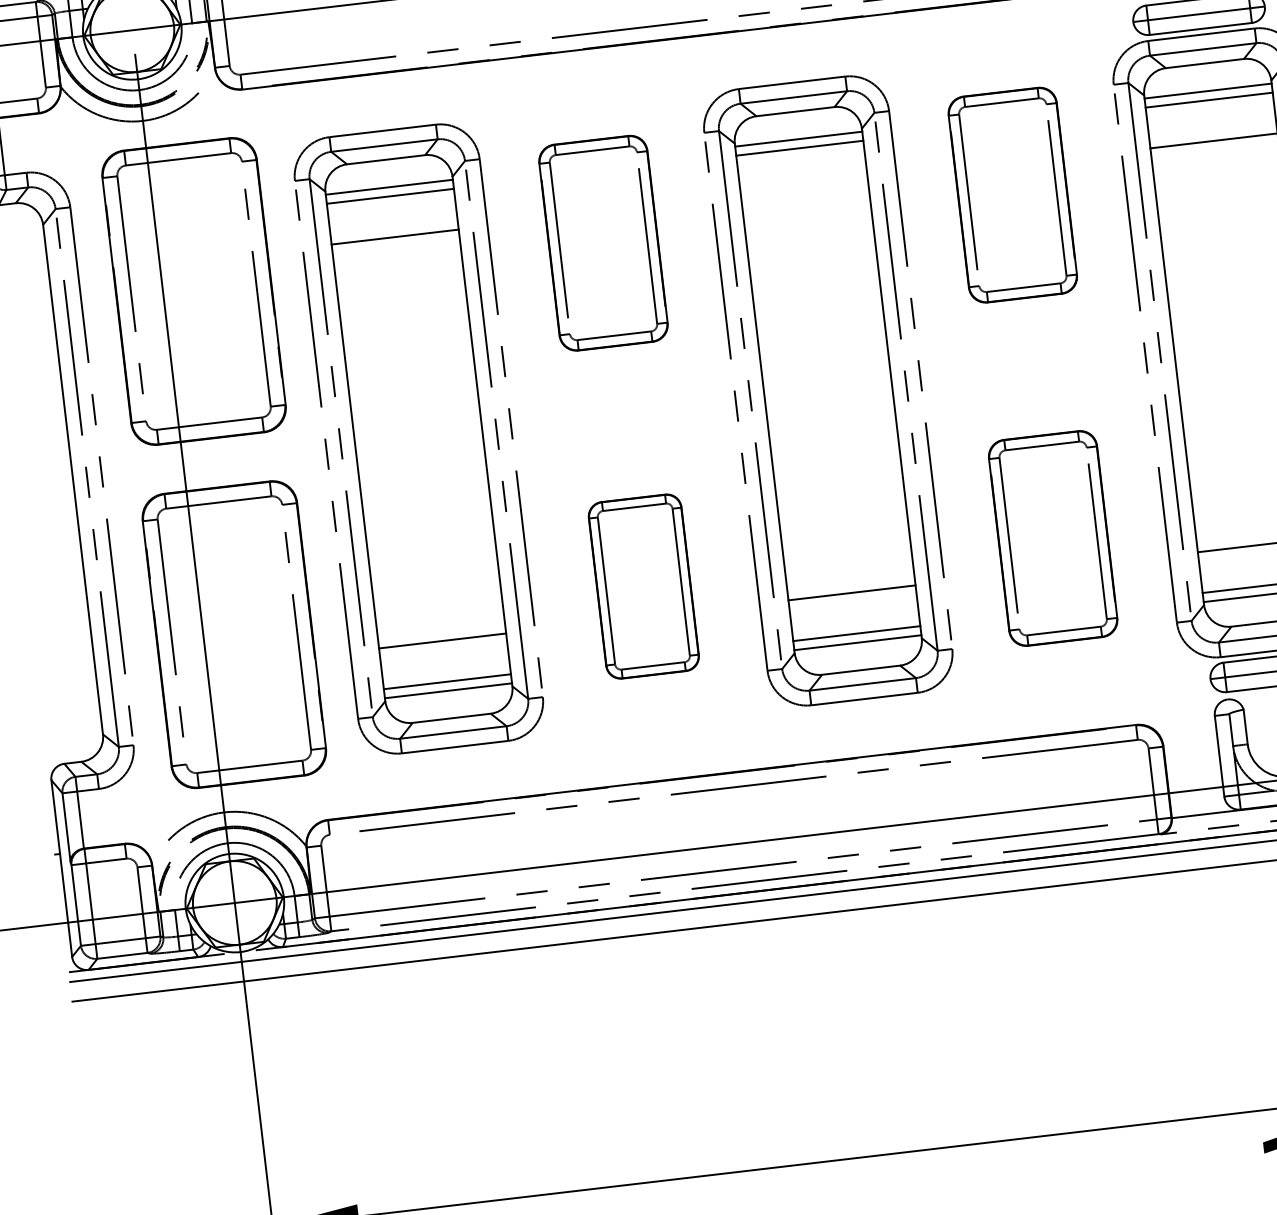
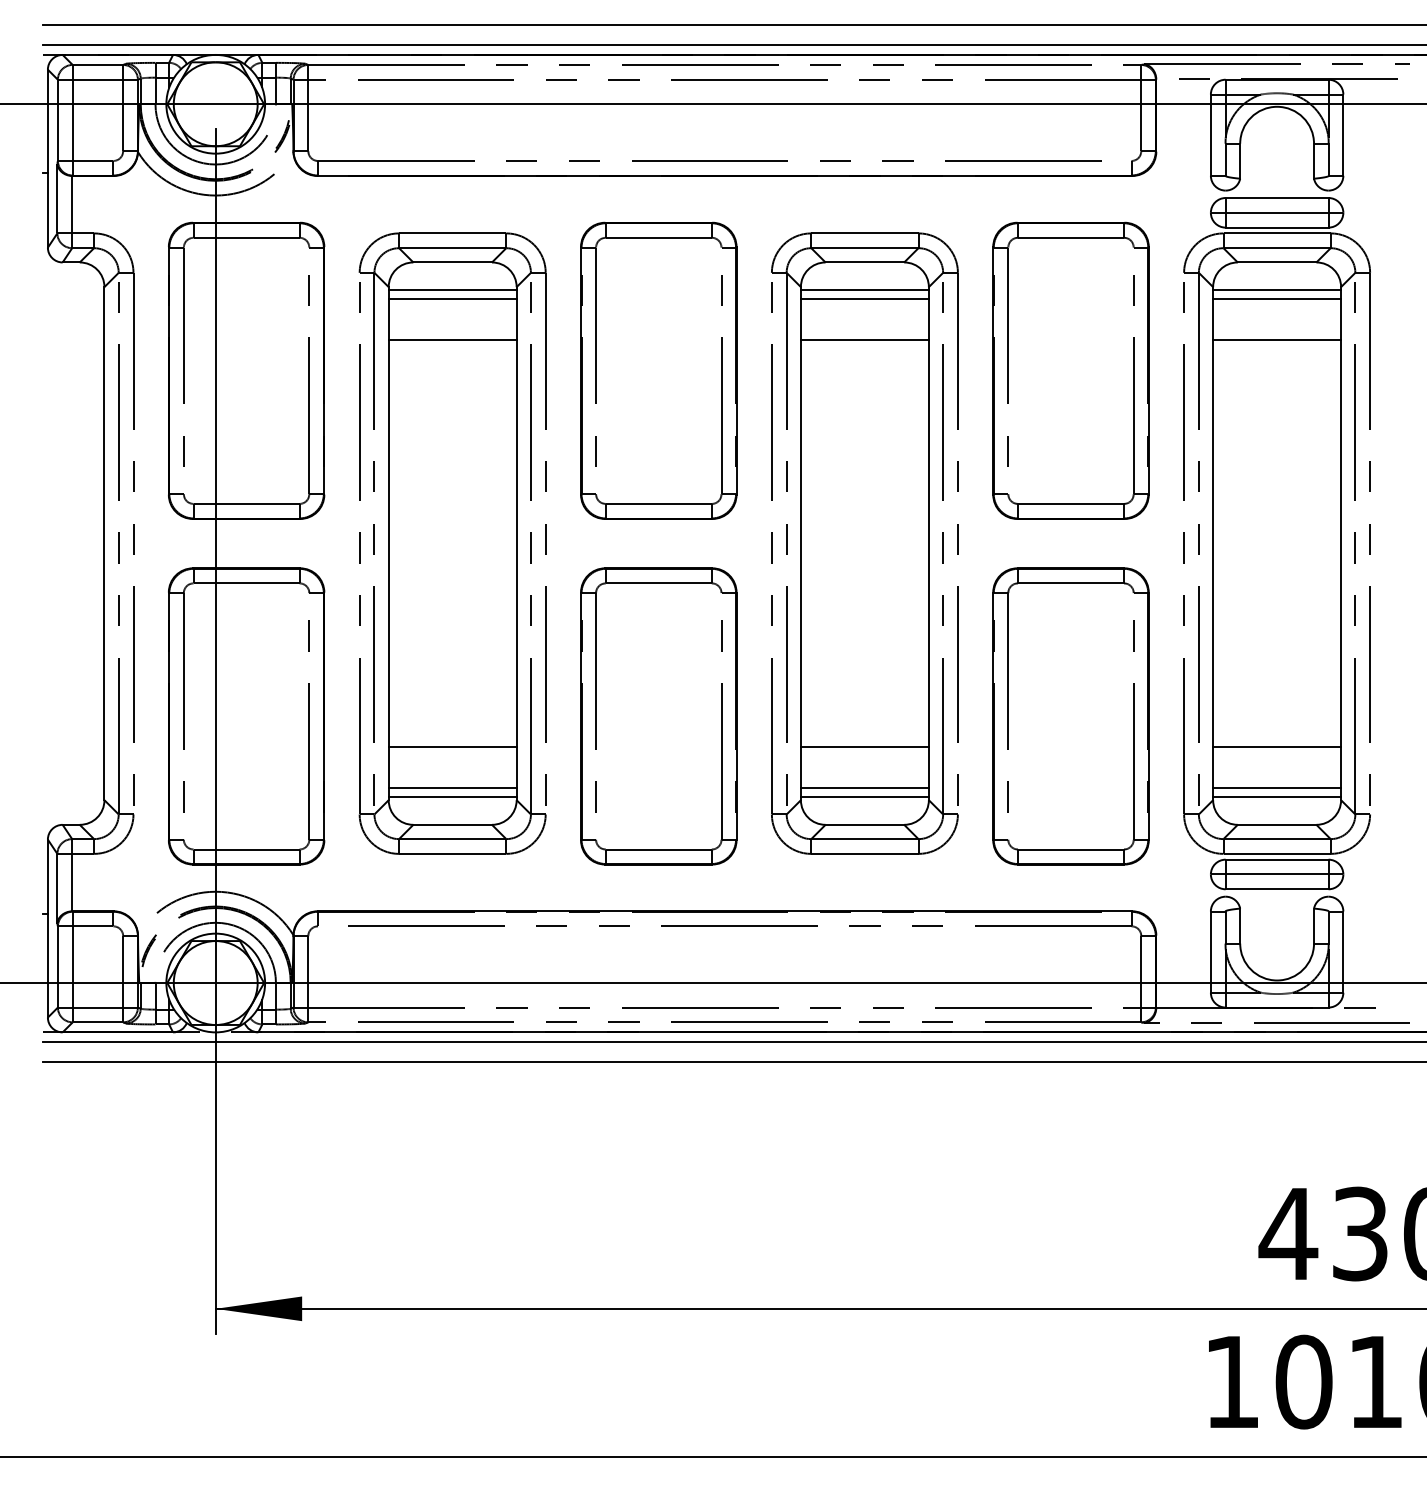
line: (804, 189) -> (864, 340), added
part: (1012, 194) -> (1070, 370), size x1.43
part: (603, 243) -> (658, 370), size x1.43
part: (1052, 538) -> (1070, 716), size x1.43
part: (643, 586) -> (658, 716), size x1.67

